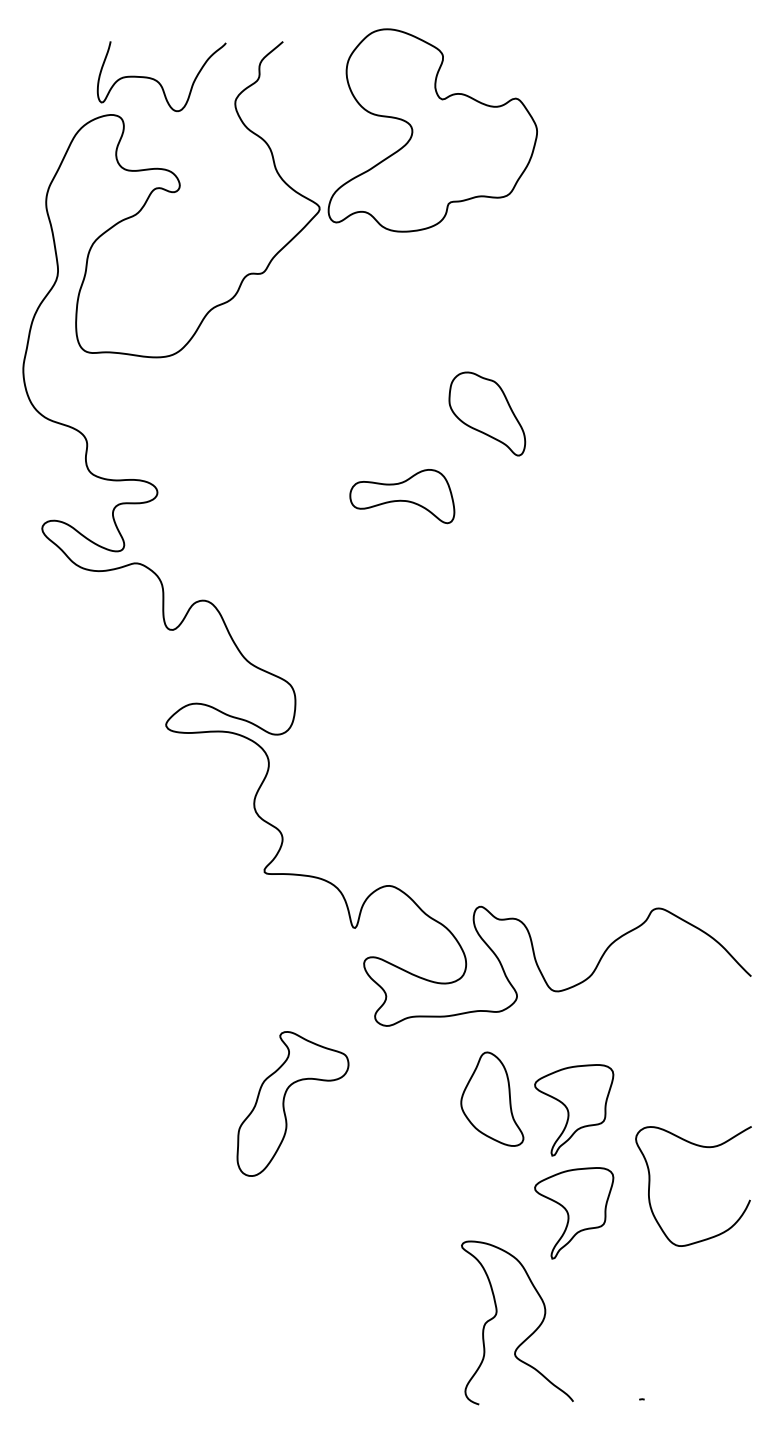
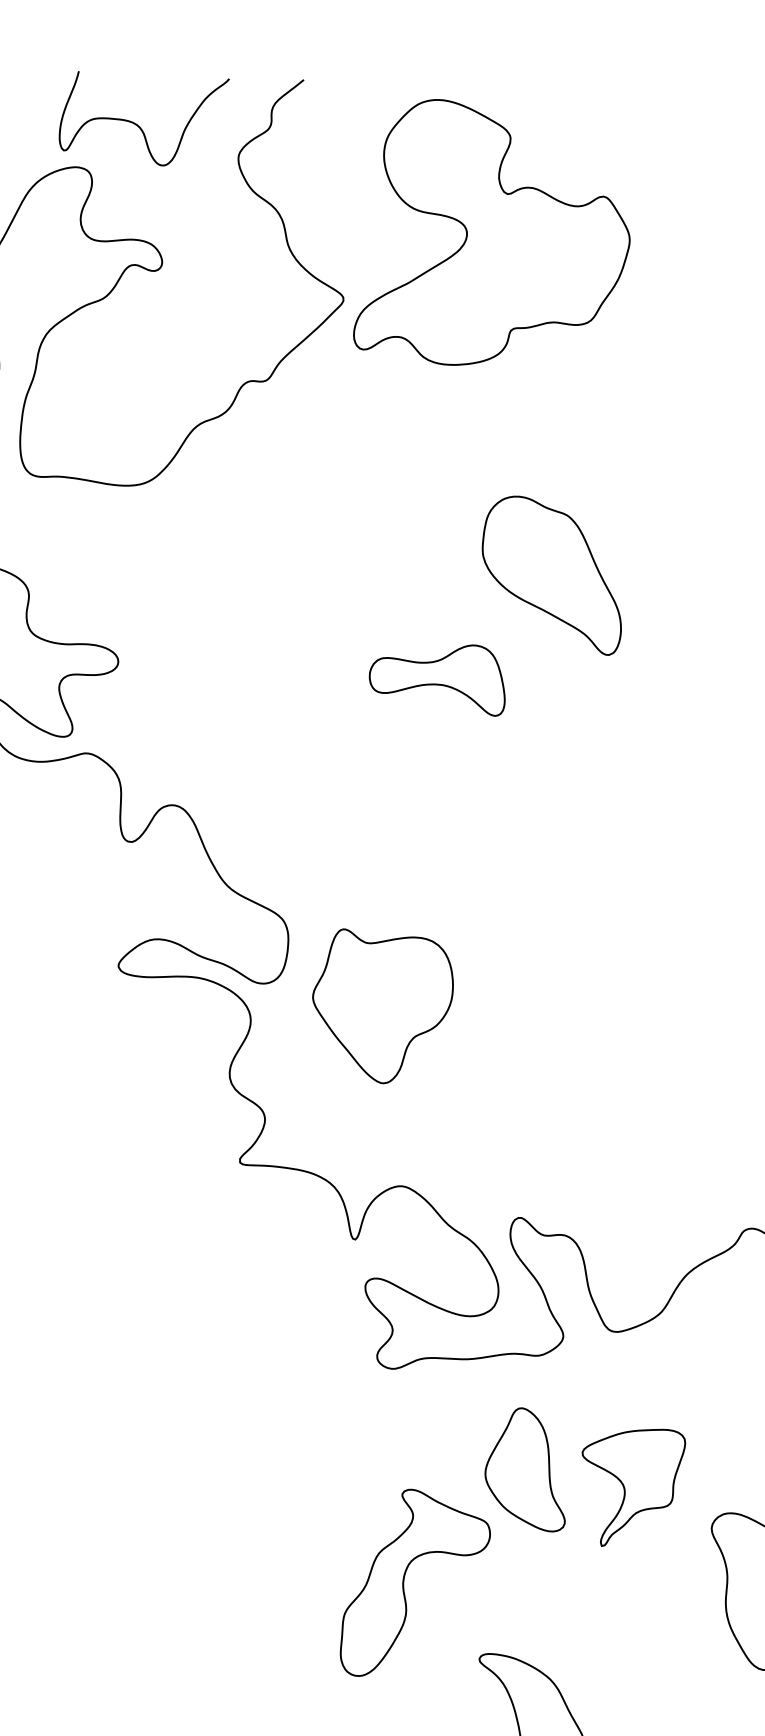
part: (432, 130) -> (493, 234), moved
part: (487, 413) -> (552, 574), size x1.43
part: (369, 749) -> (382, 1007), added
part: (284, 1103) -> (404, 1582), moved
part: (574, 1213) -> (627, 1622), removed

